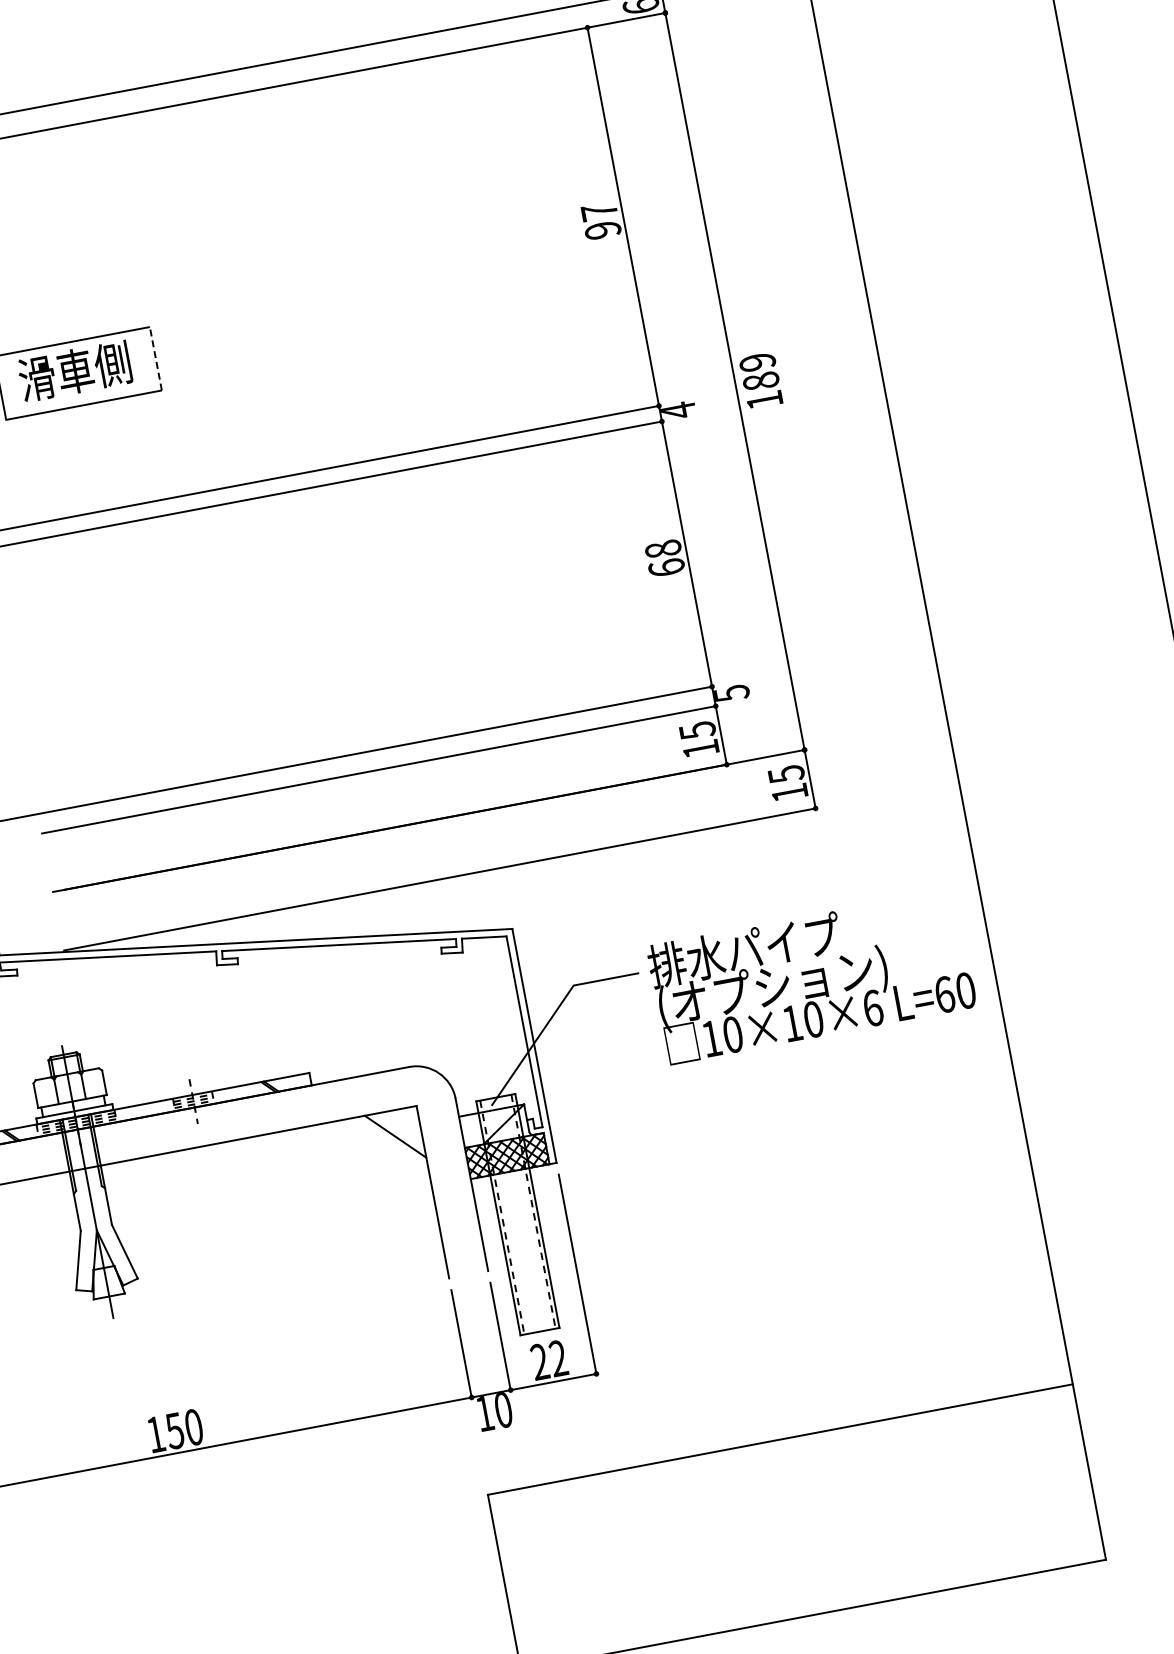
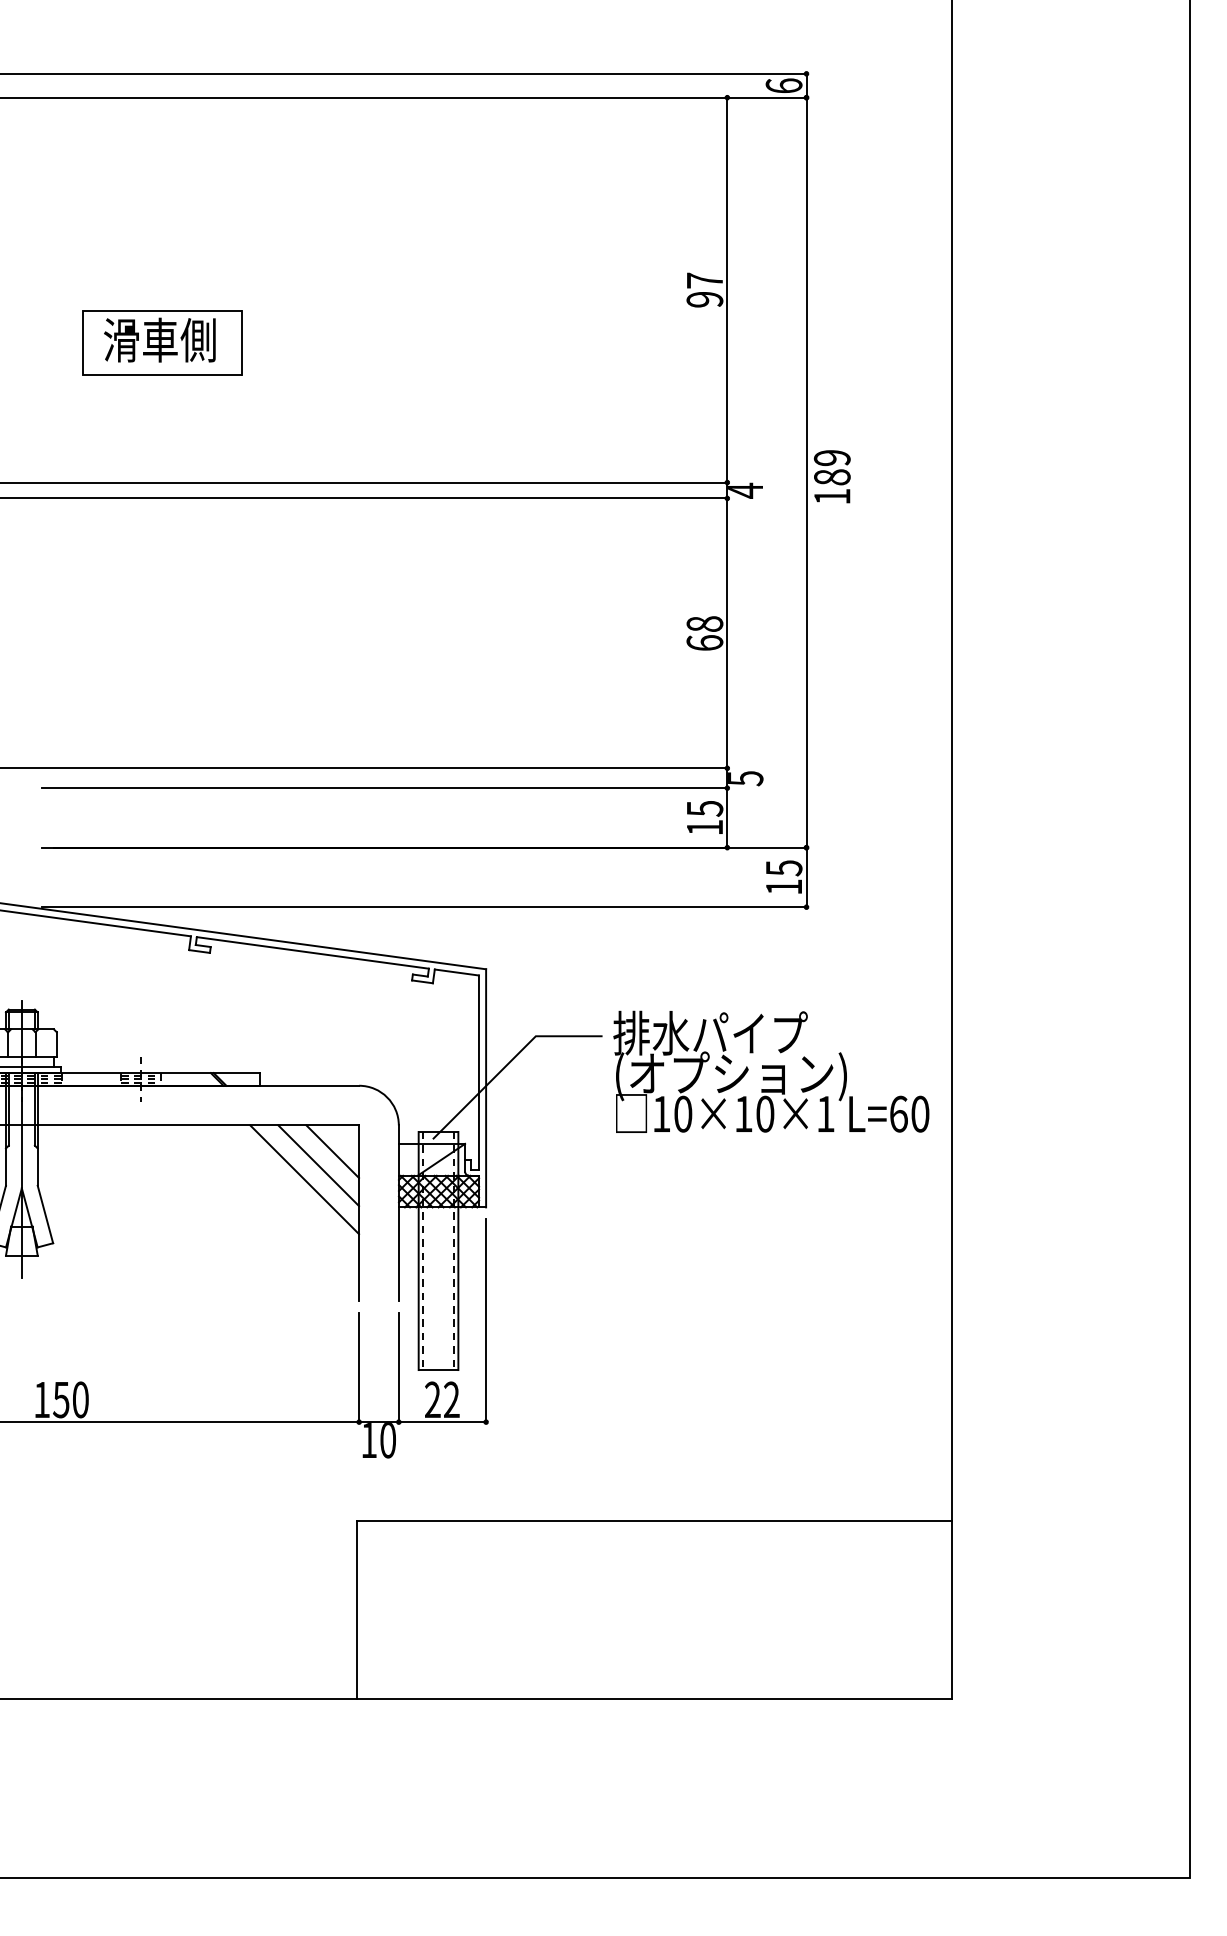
line: (155, 358) -> (241, 342), dashed -> solid
text: (872, 1007) -> (825, 1113), 10×10×6 -> 10×10×1
line: (384, 1152) -> (318, 1165), added
line: (372, 1169) -> (304, 1179), added

